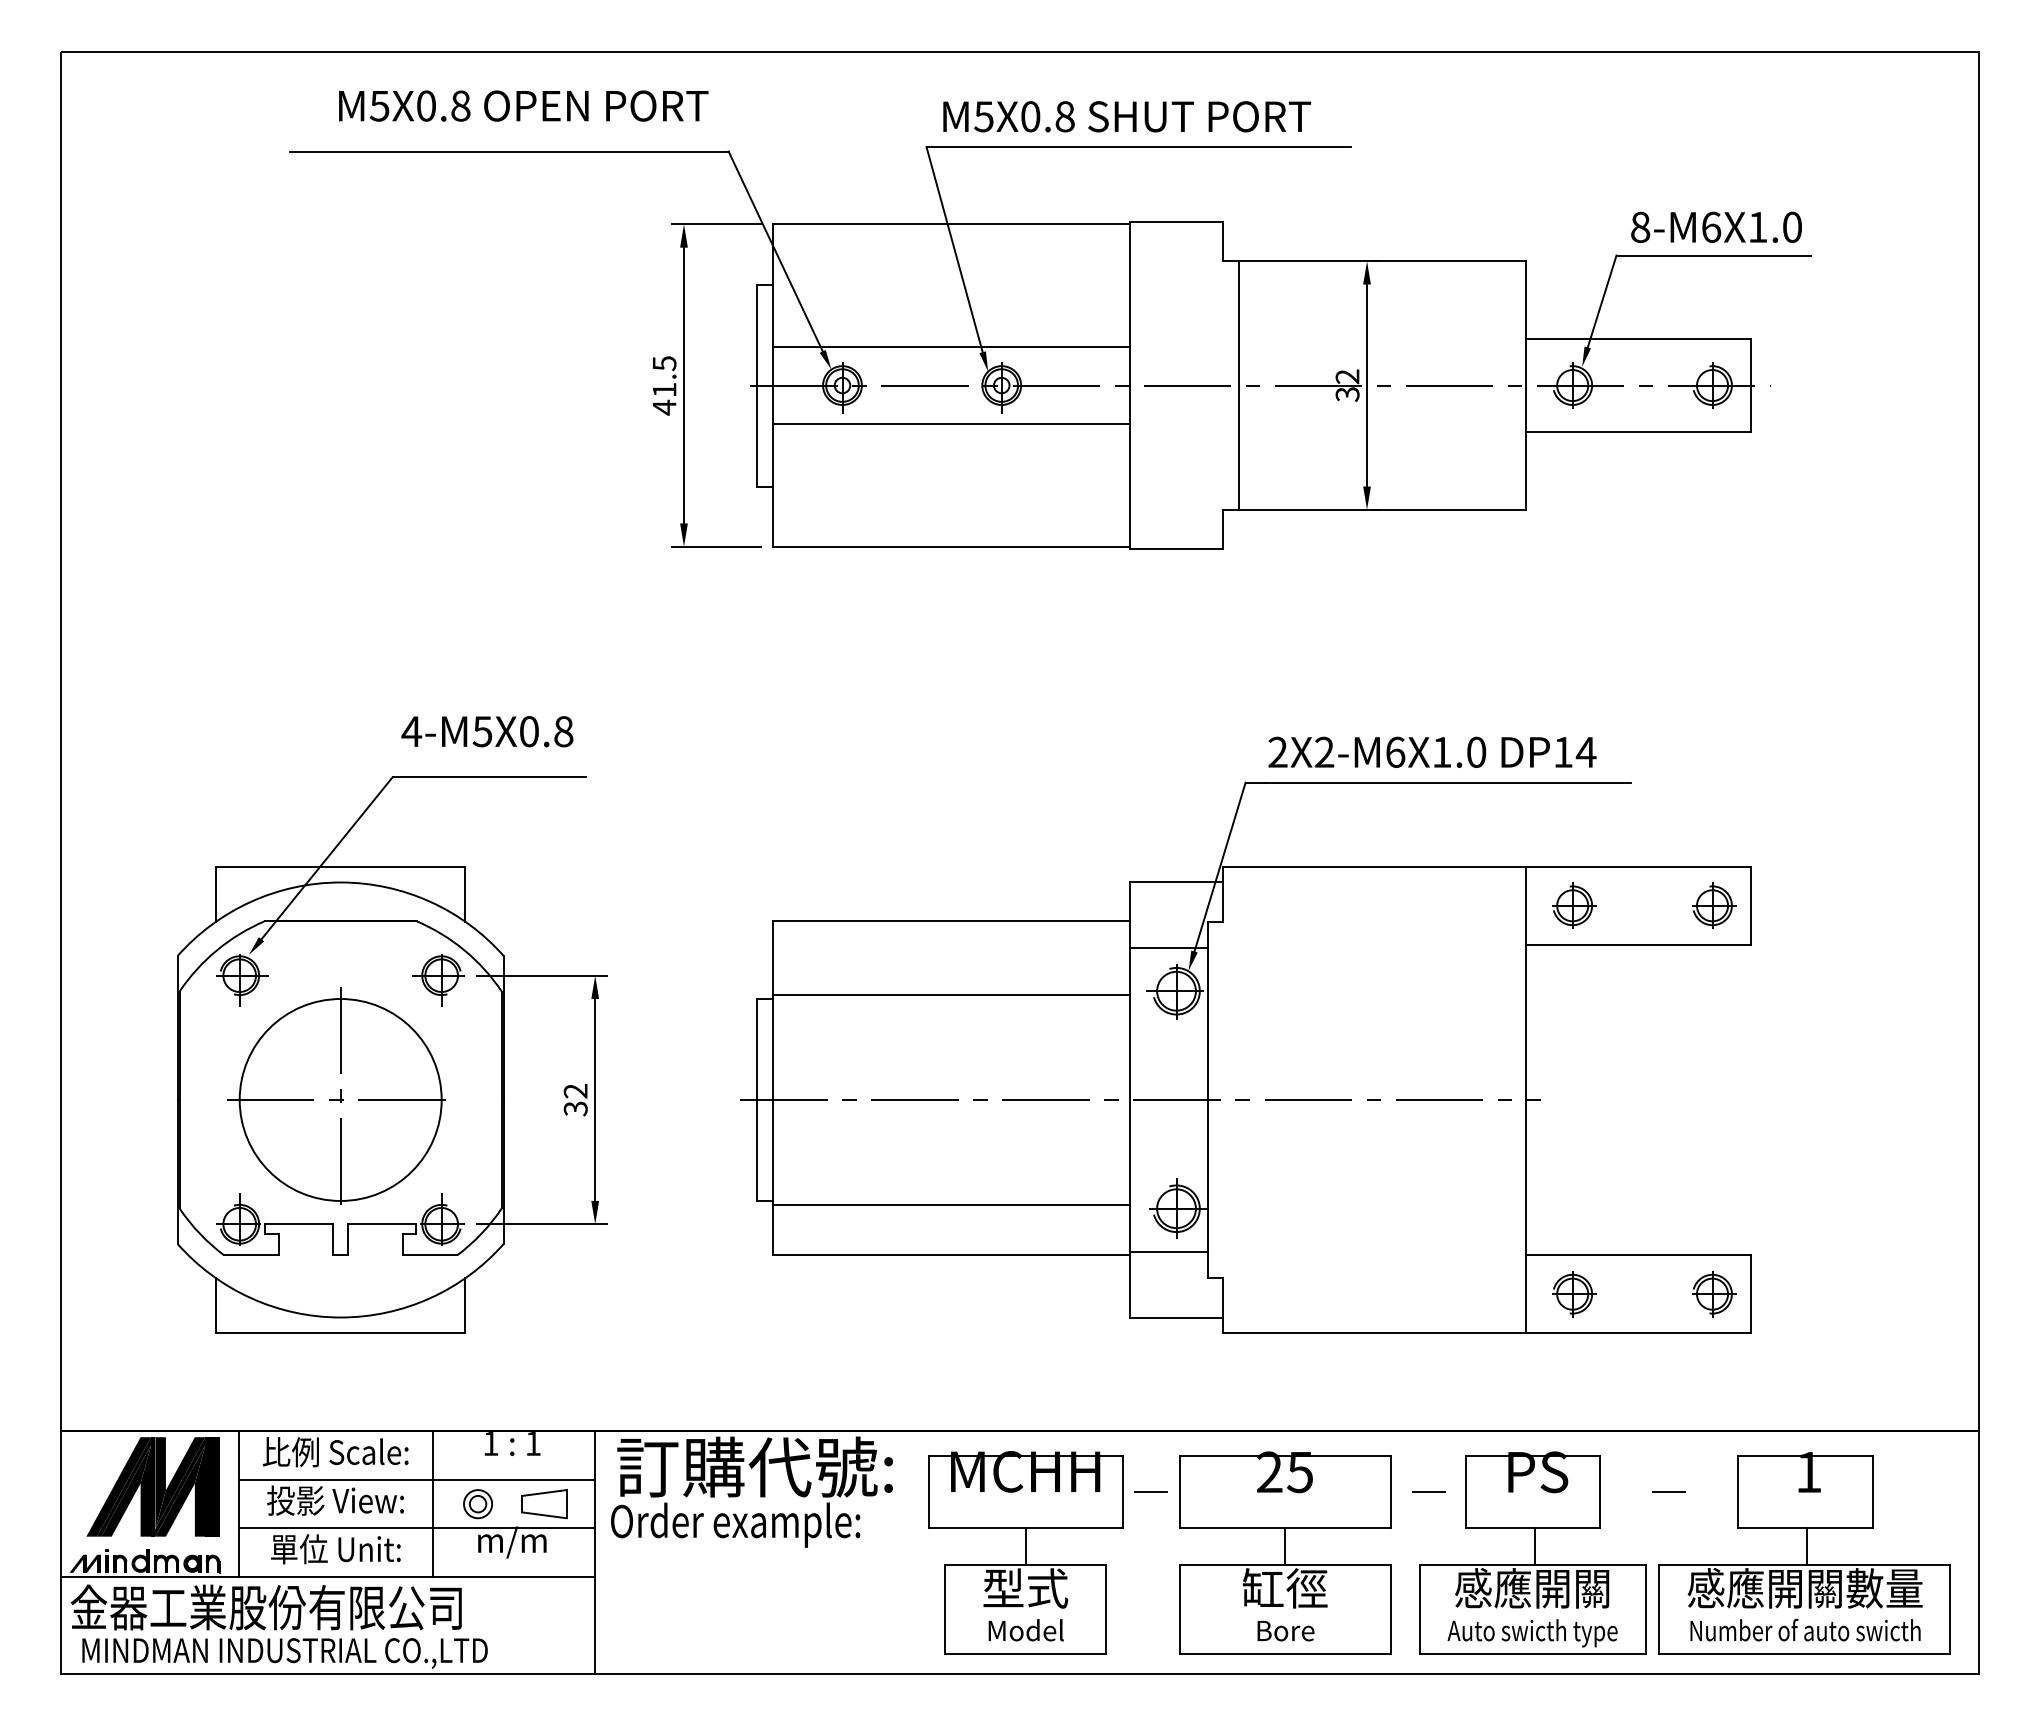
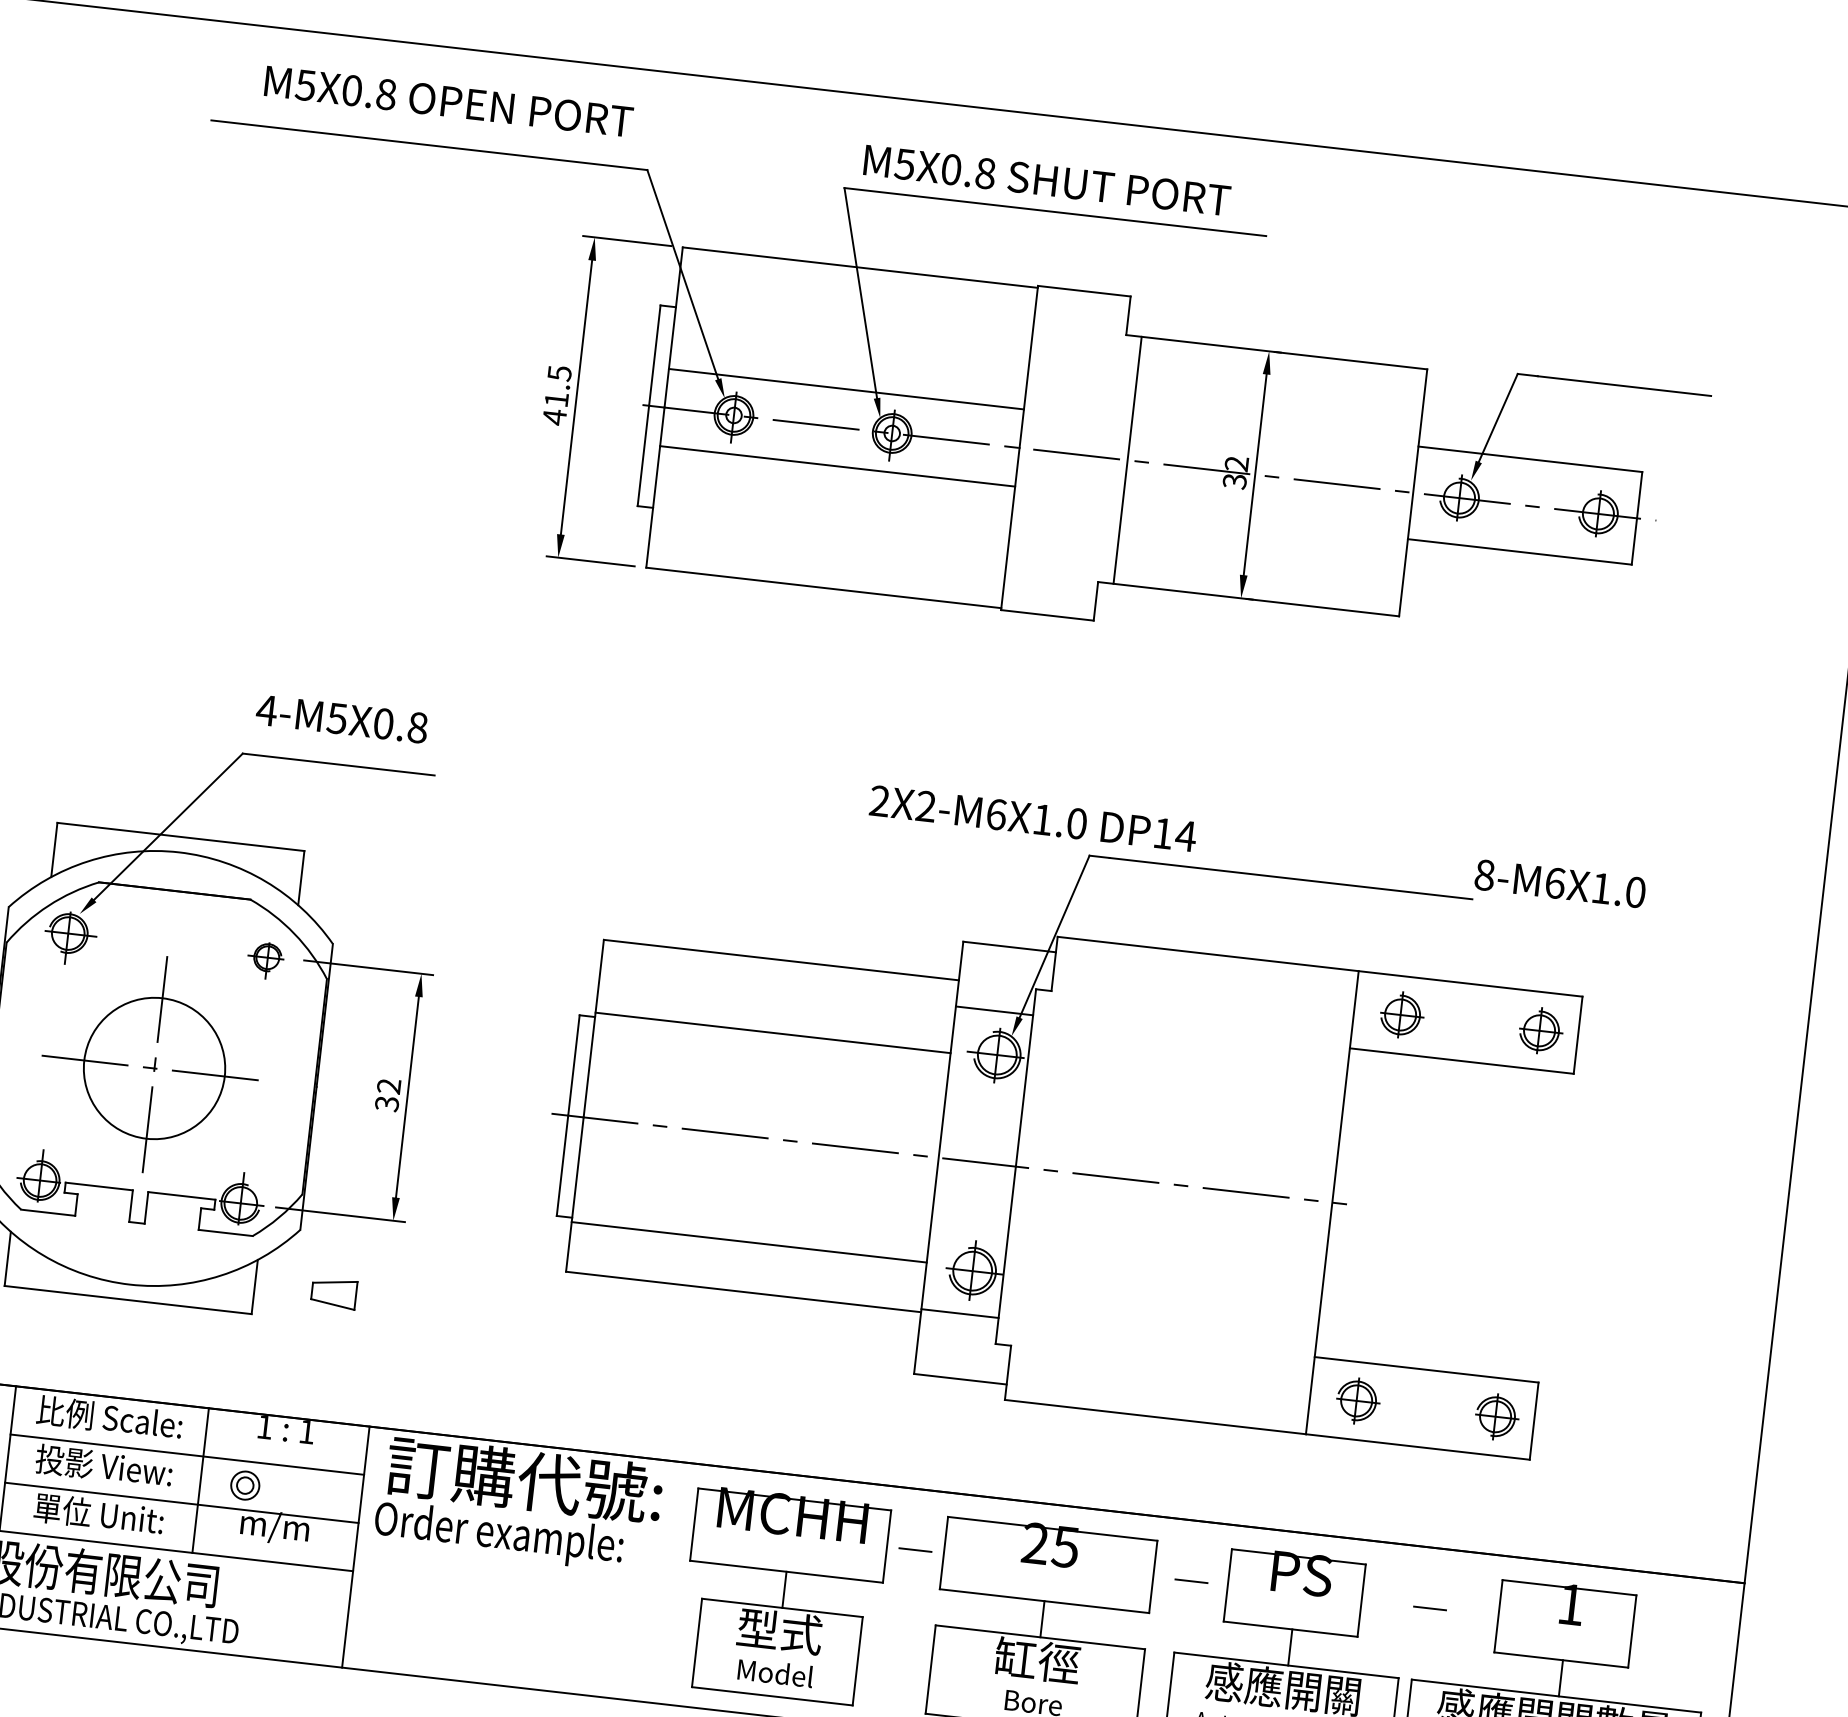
text: (1716, 226) -> (1560, 882), moved
text: (1432, 751) -> (1033, 817), moved
part: (438, 980) -> (265, 960), size x0.7
circle: (340, 1099) -> (154, 1067), size x0.7
part: (544, 1504) -> (334, 1293), moved

